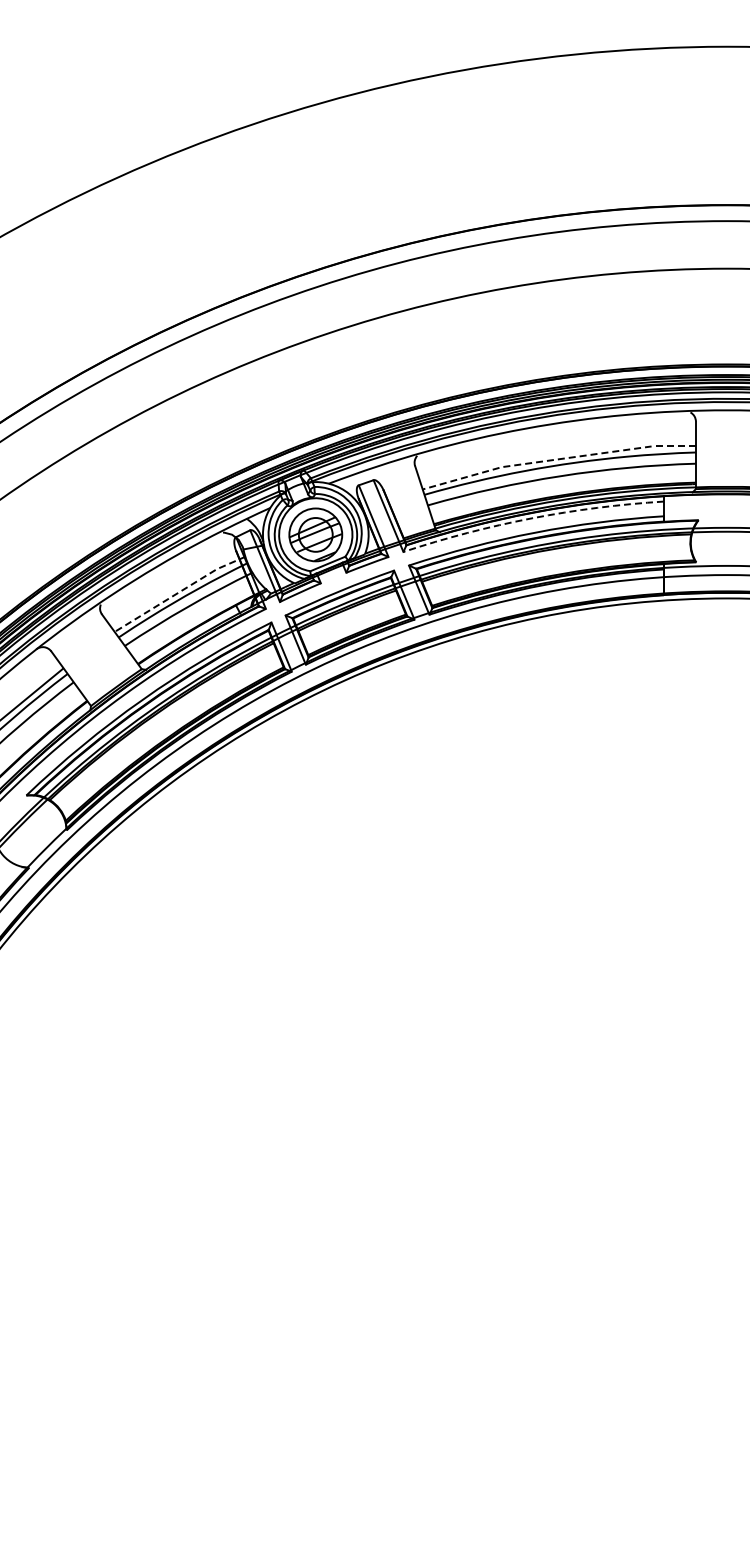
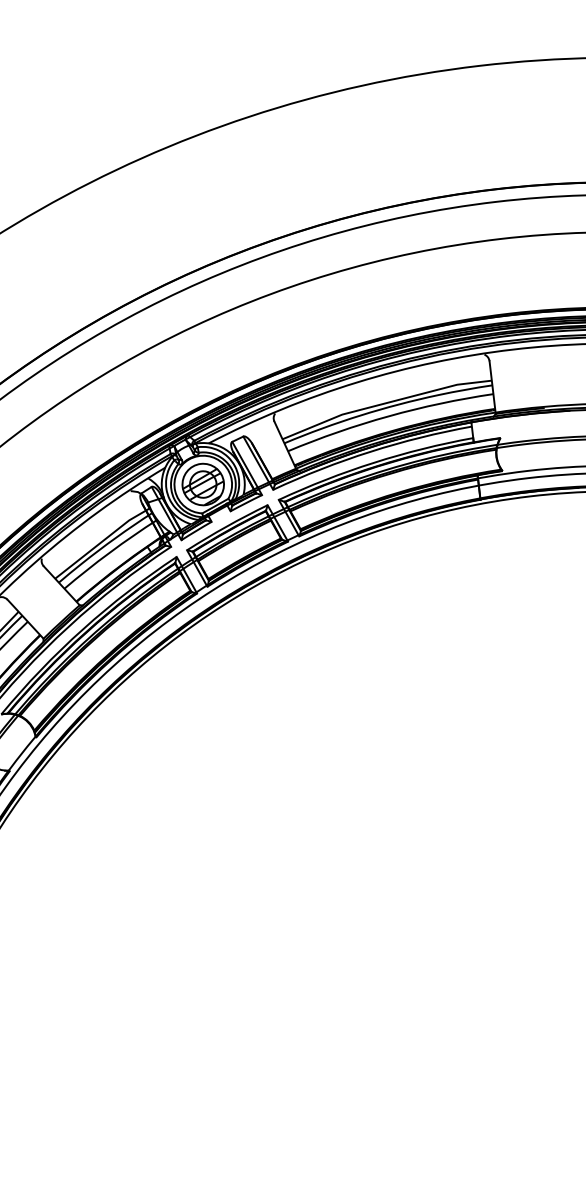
line: (557, 459) -> (384, 403), dashed -> solid
arc: (532, 518) -> (370, 451), dashed -> solid
line: (179, 591) -> (102, 541), dashed -> solid

